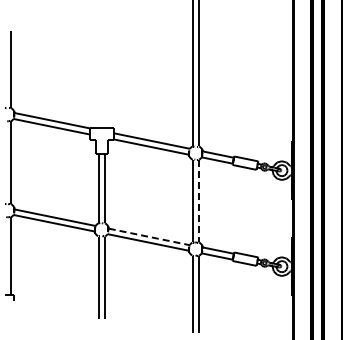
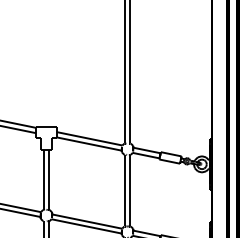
line: (198, 201) -> (129, 191), dashed -> solid
line: (149, 237) -> (87, 222), dashed -> solid

